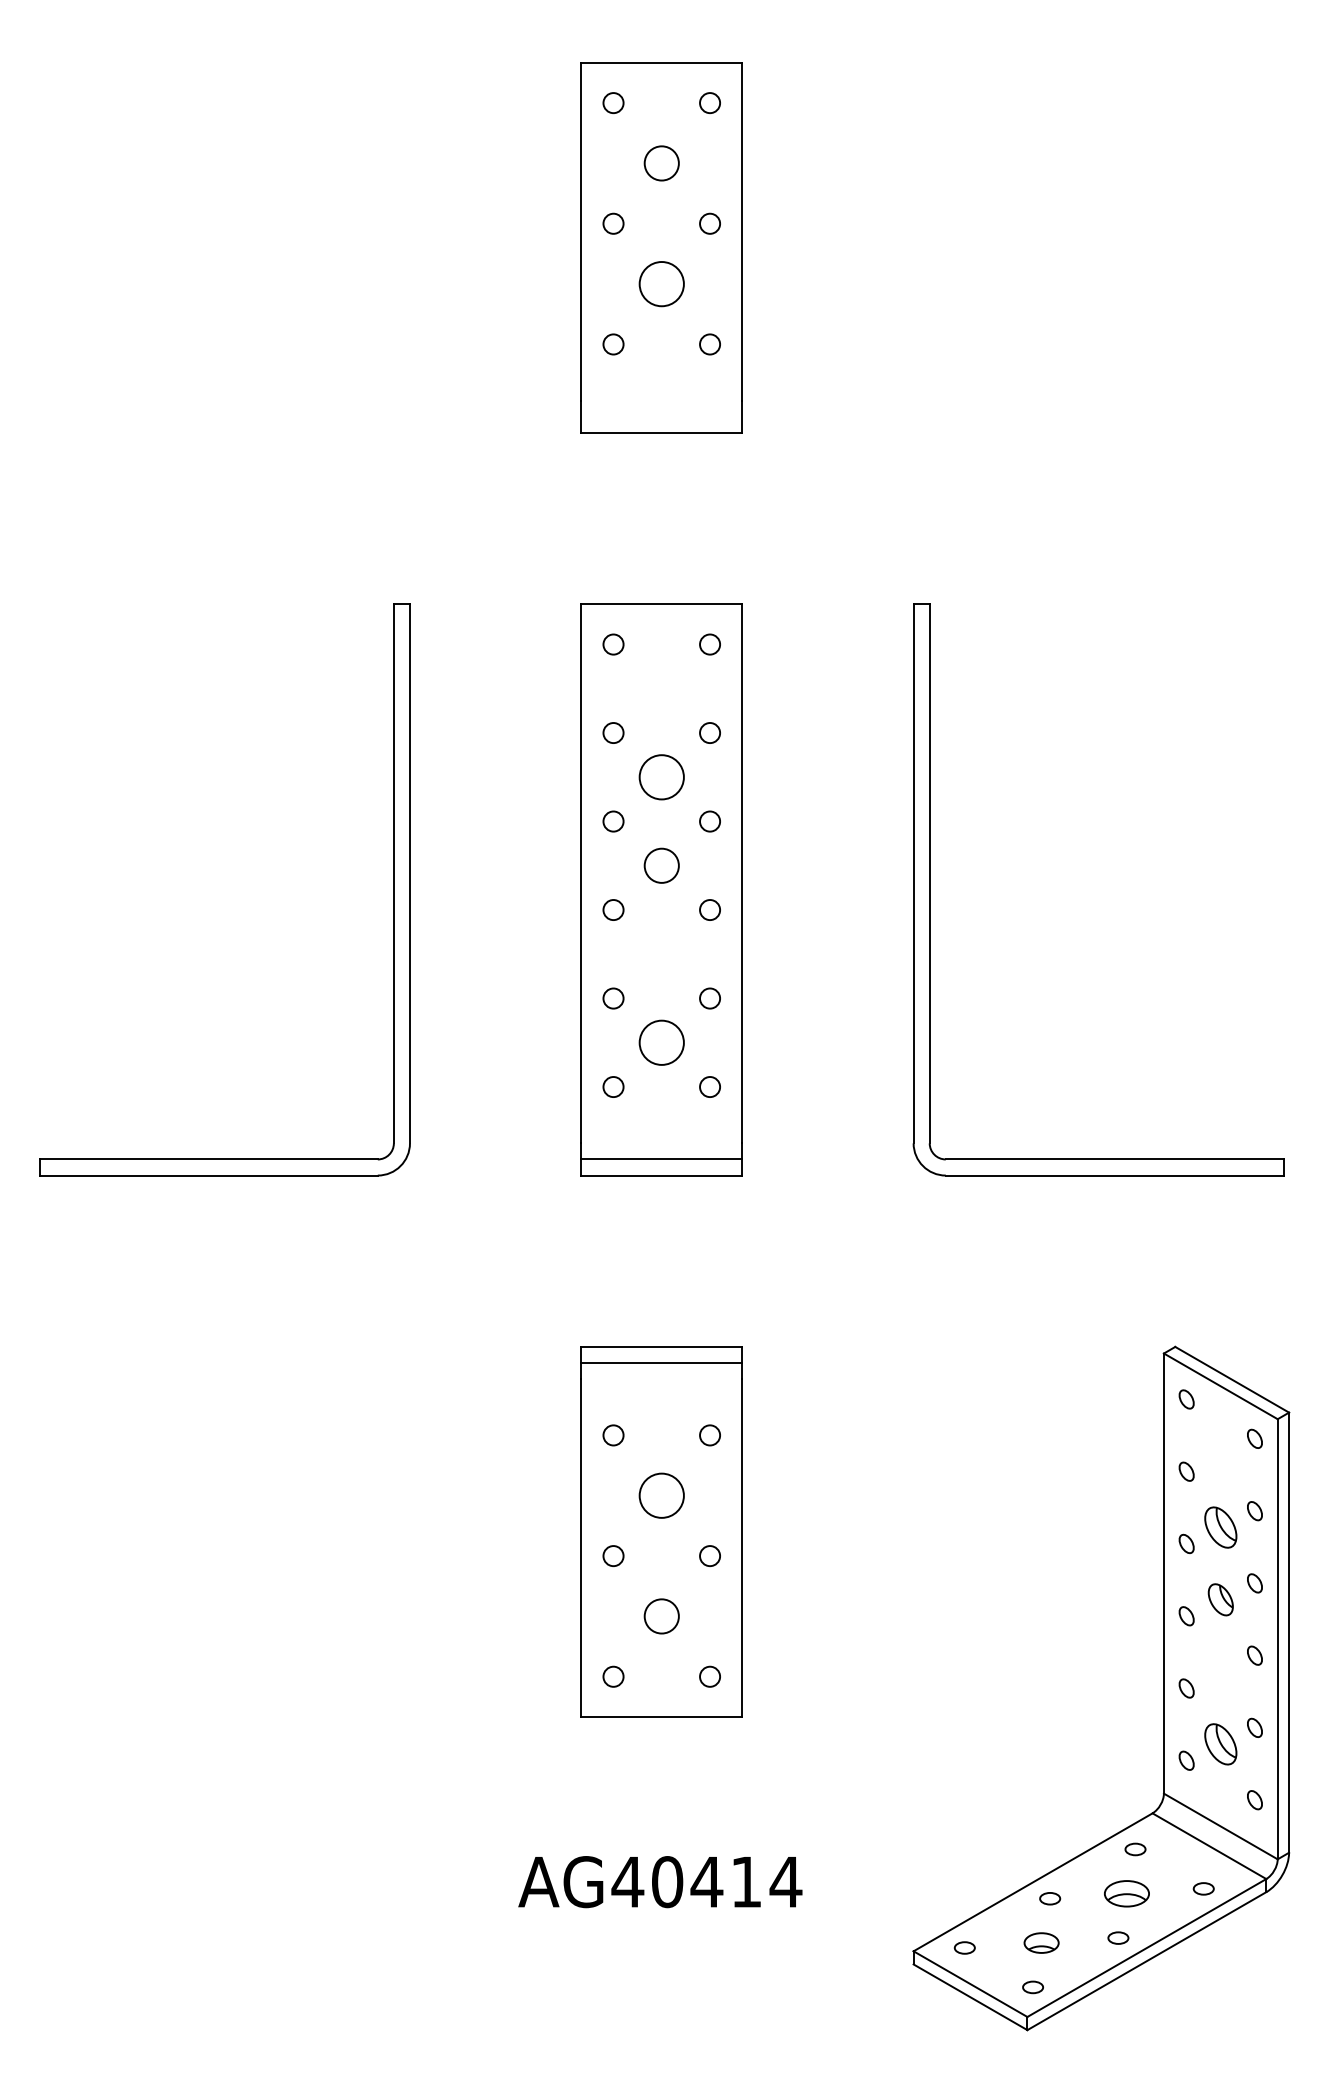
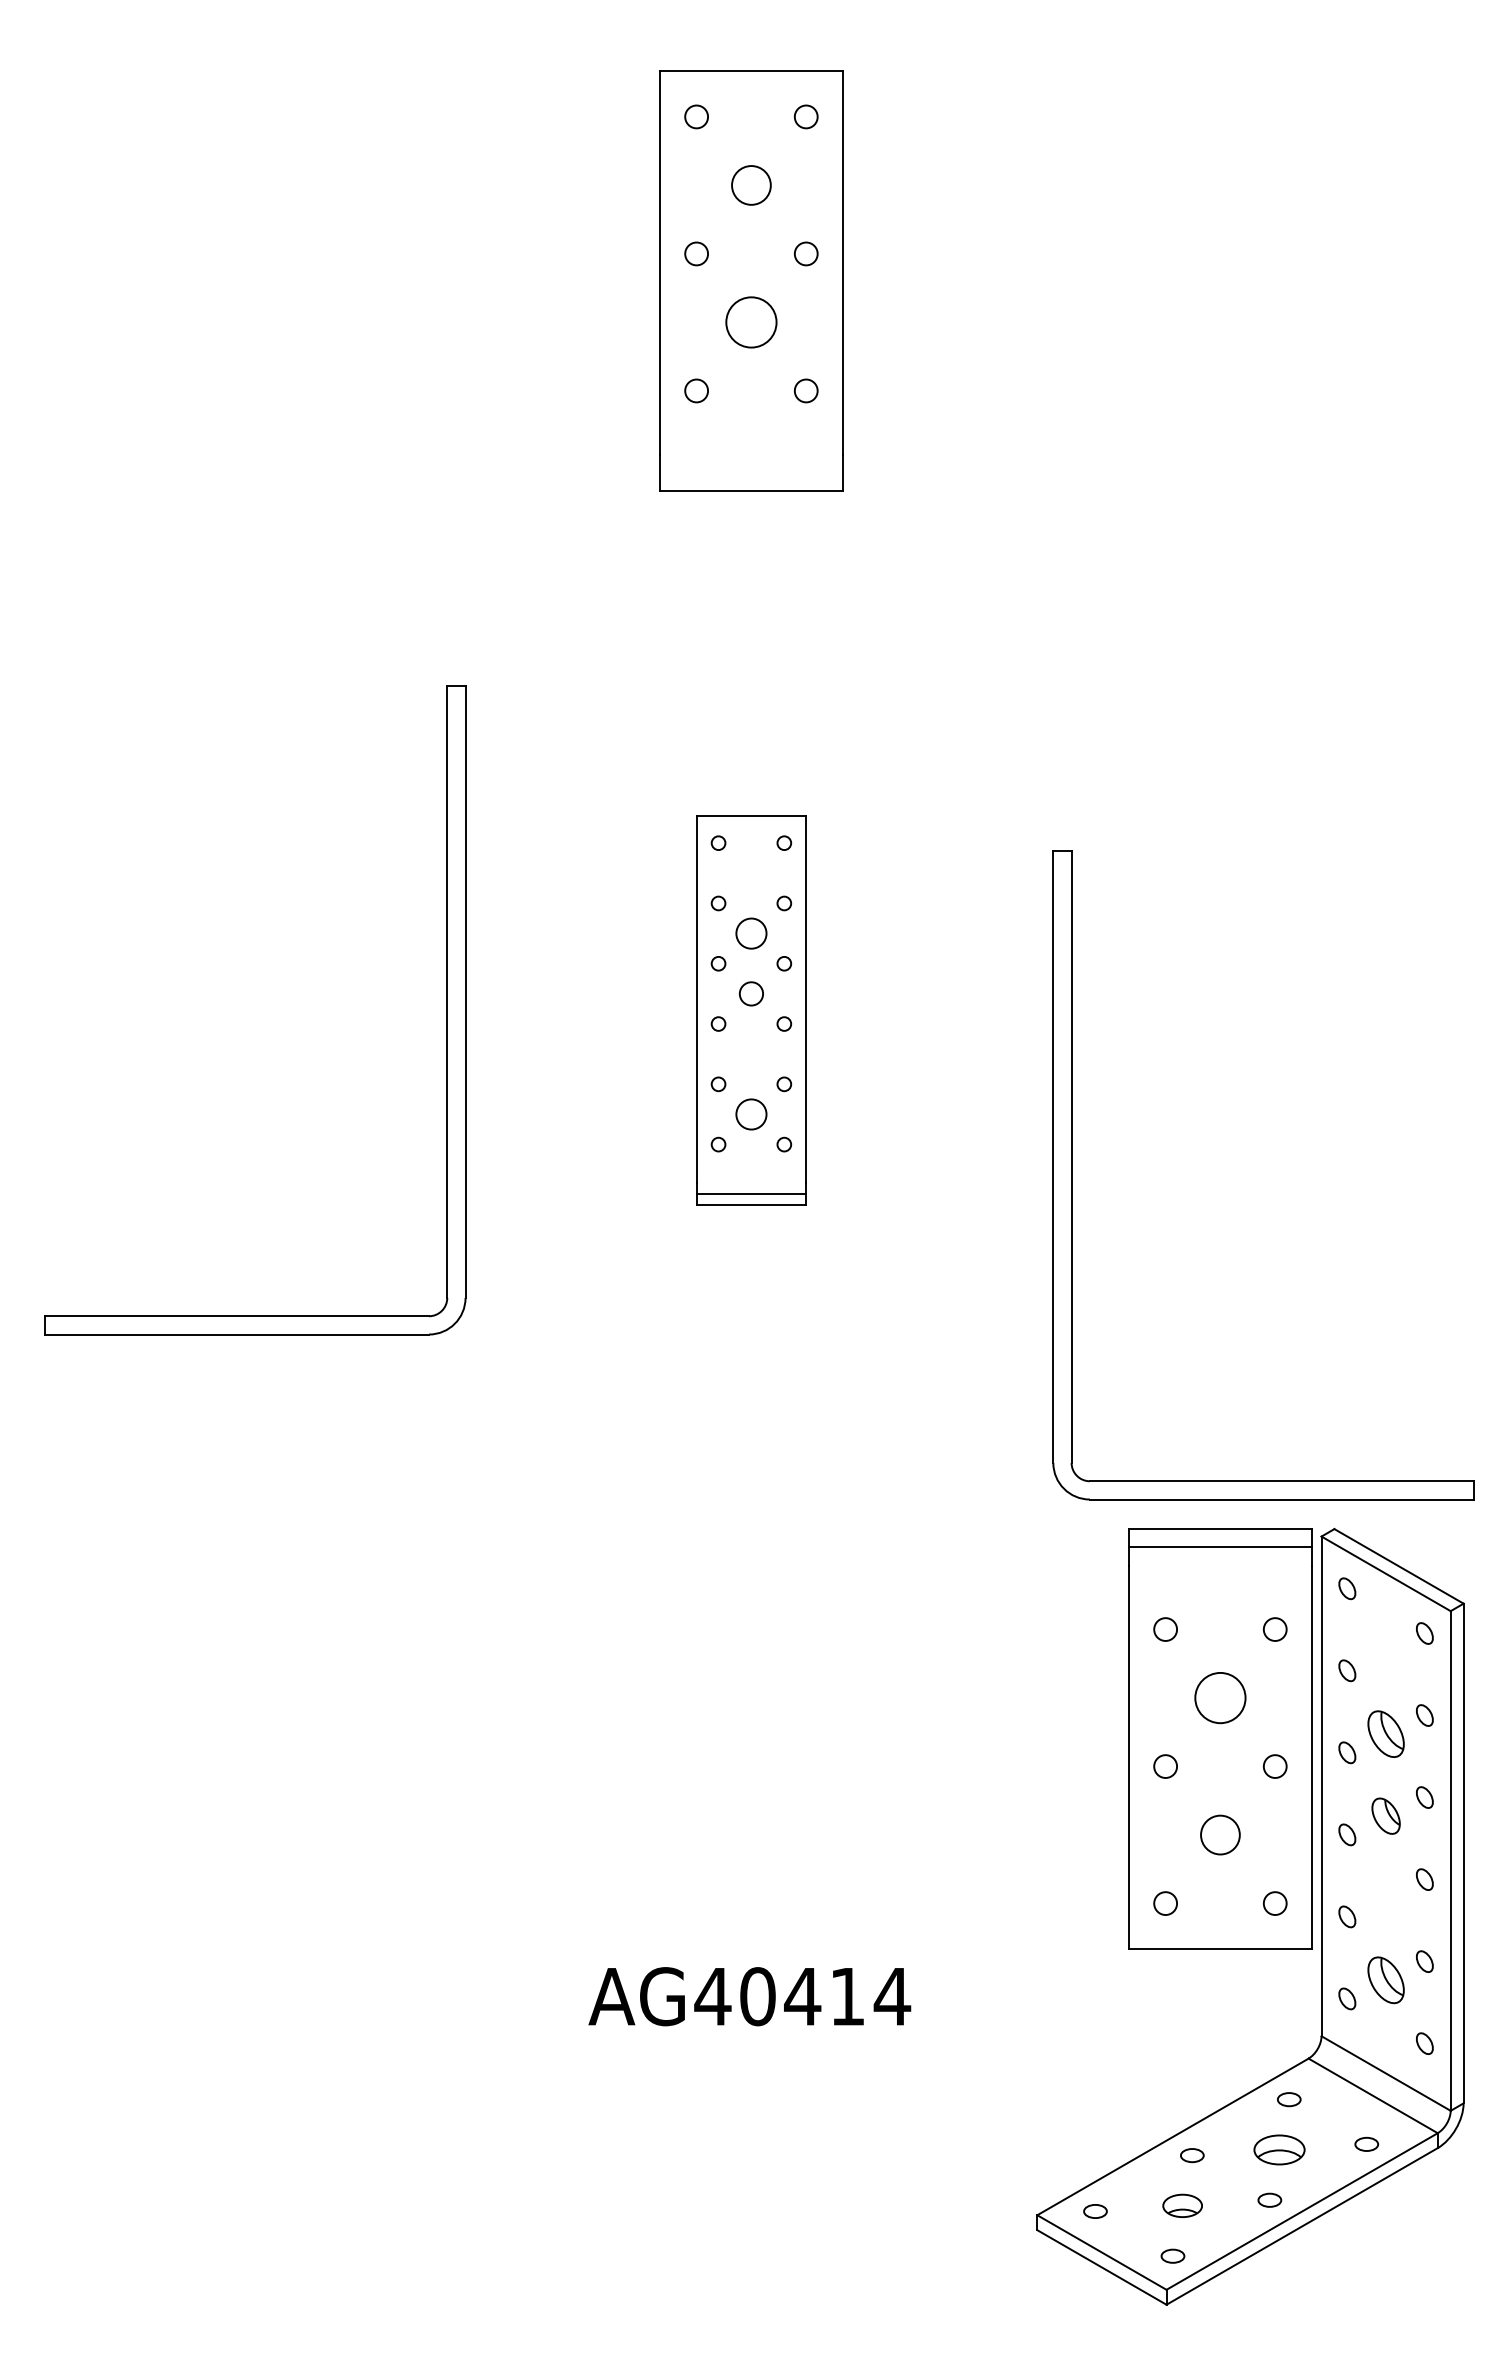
part: (661, 890) -> (751, 1010), size x0.6
part: (930, 890) -> (1072, 1175), moved
part: (661, 1531) -> (1220, 1738), moved
text: (660, 1881) -> (749, 1996), moved

